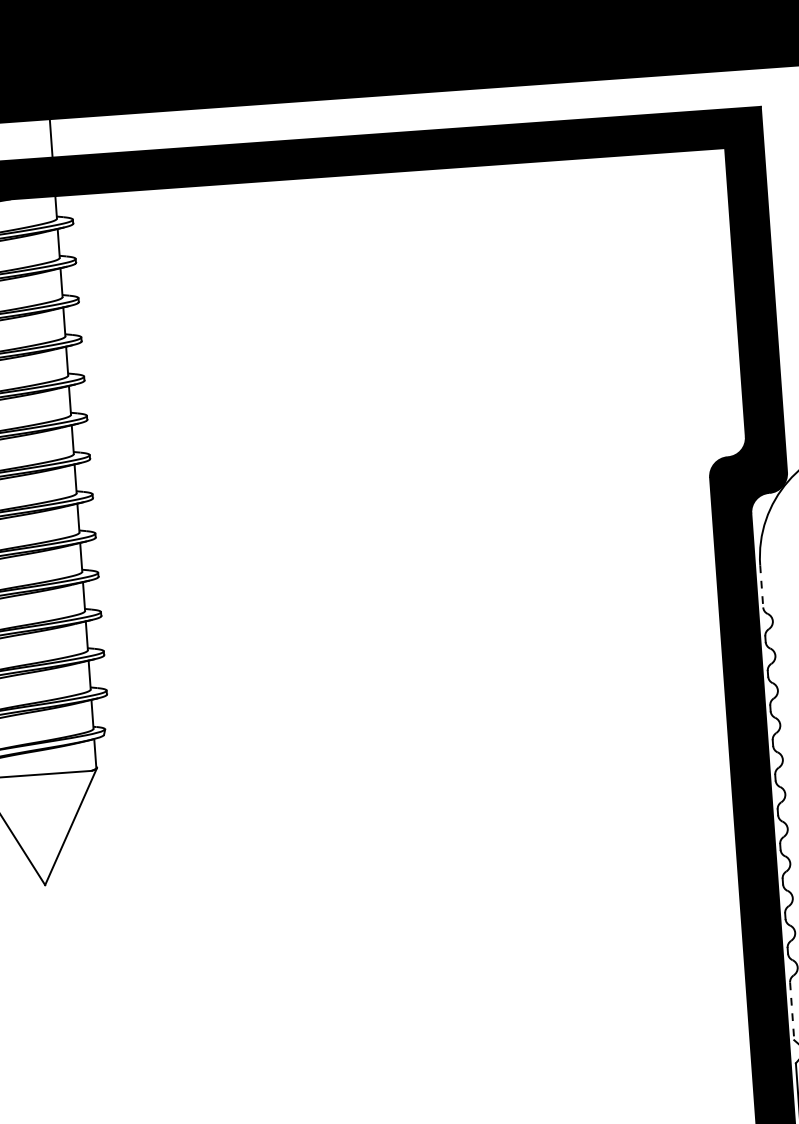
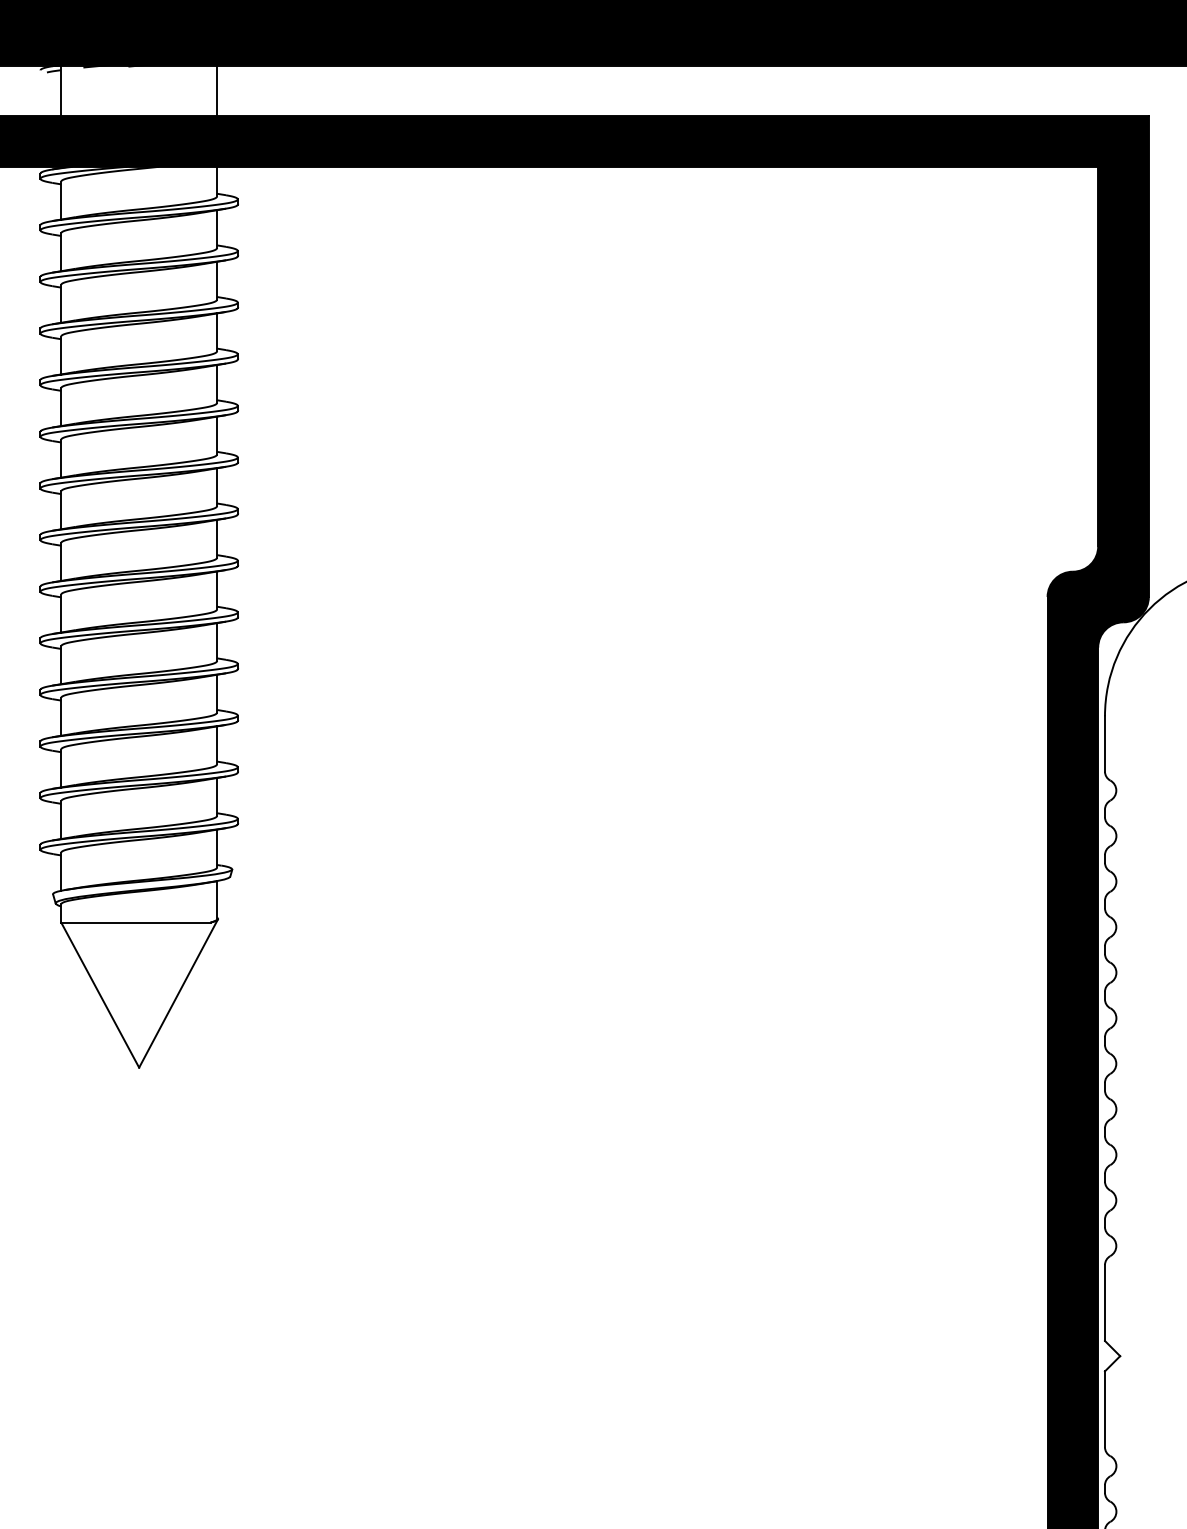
line: (761, 586) -> (1104, 744), dashed -> solid
line: (791, 1011) -> (1104, 1303), dashed -> solid

